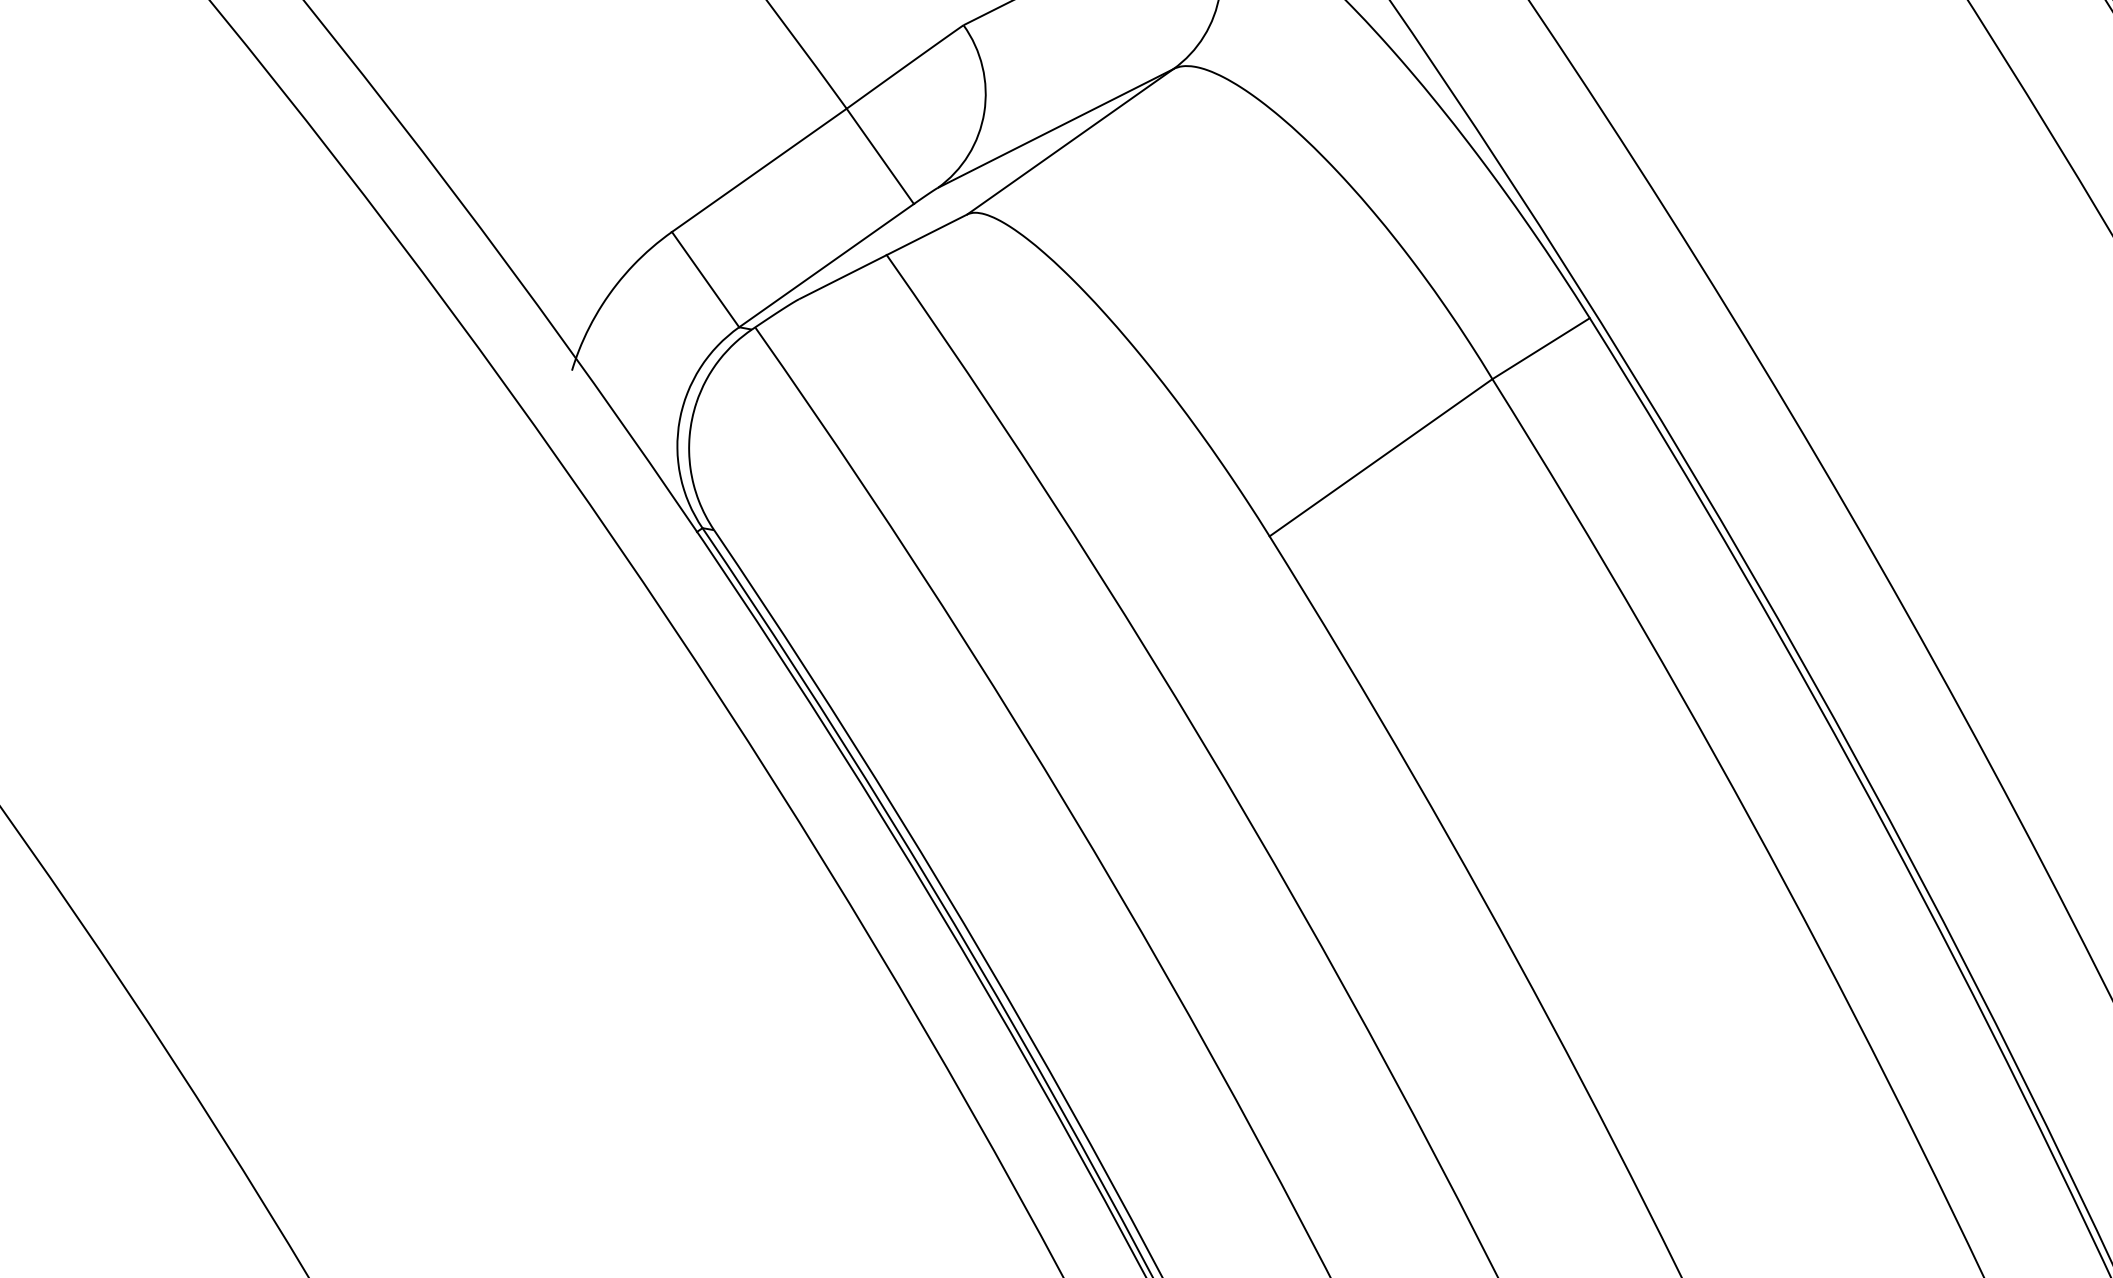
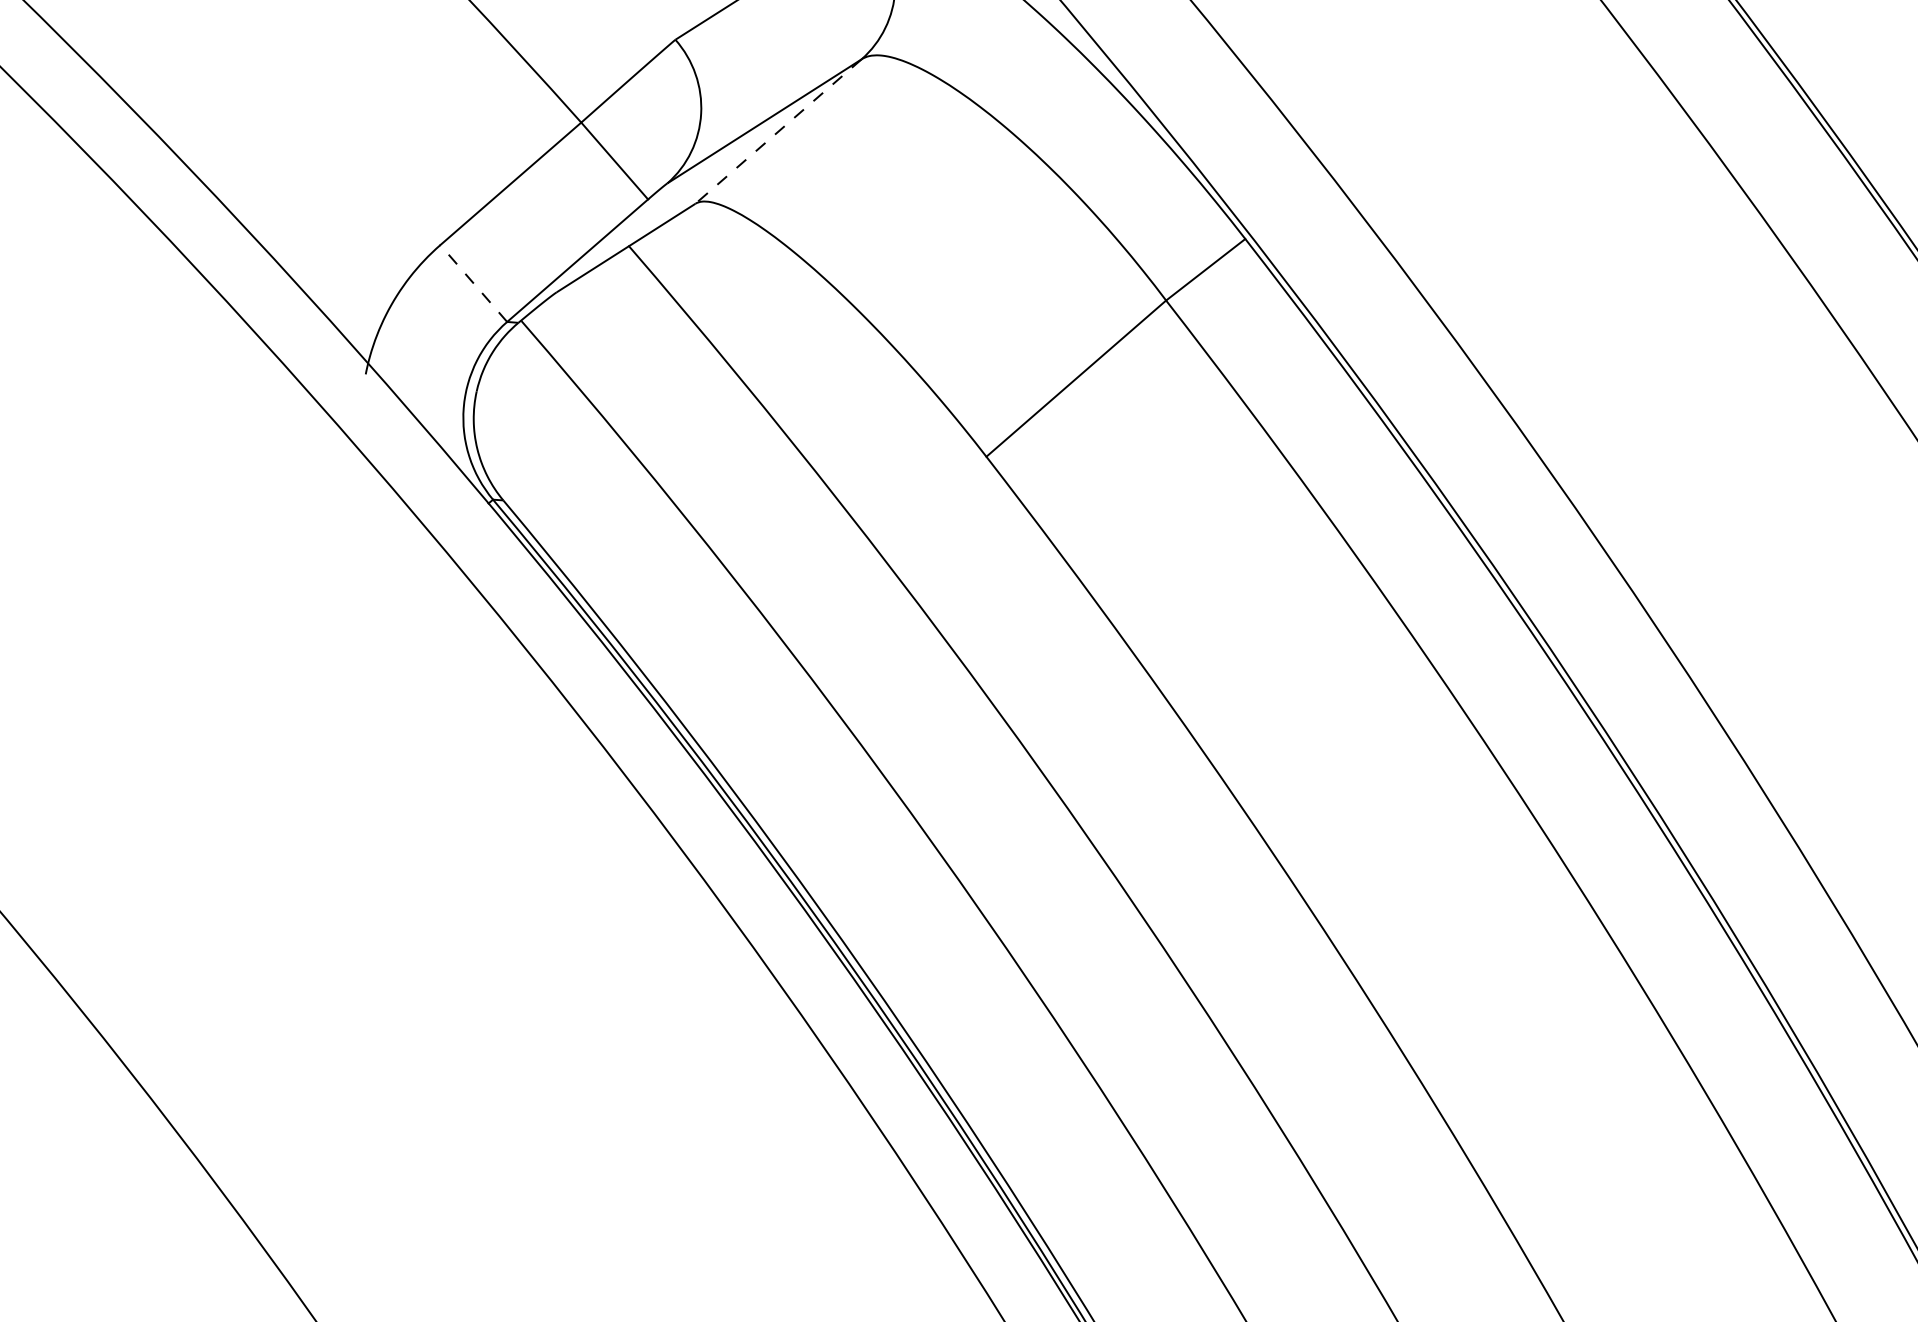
line: (1070, 141) -> (778, 131), solid -> dashed
line: (705, 279) -> (473, 283), solid -> dashed

